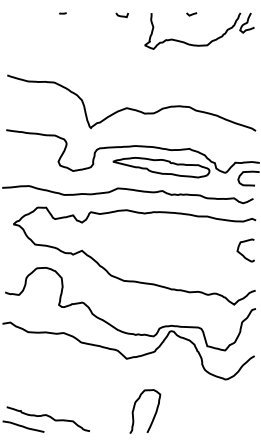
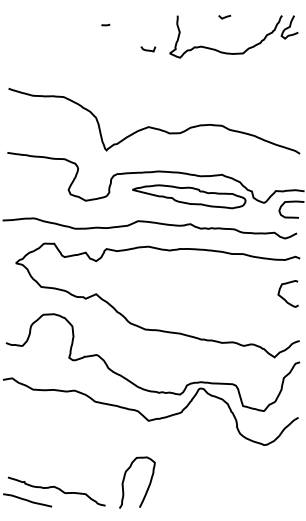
line: (62, 12) -> (105, 24), moved
curve: (122, 15) -> (148, 49), moved
curve: (154, 413) -> (148, 484), moved

